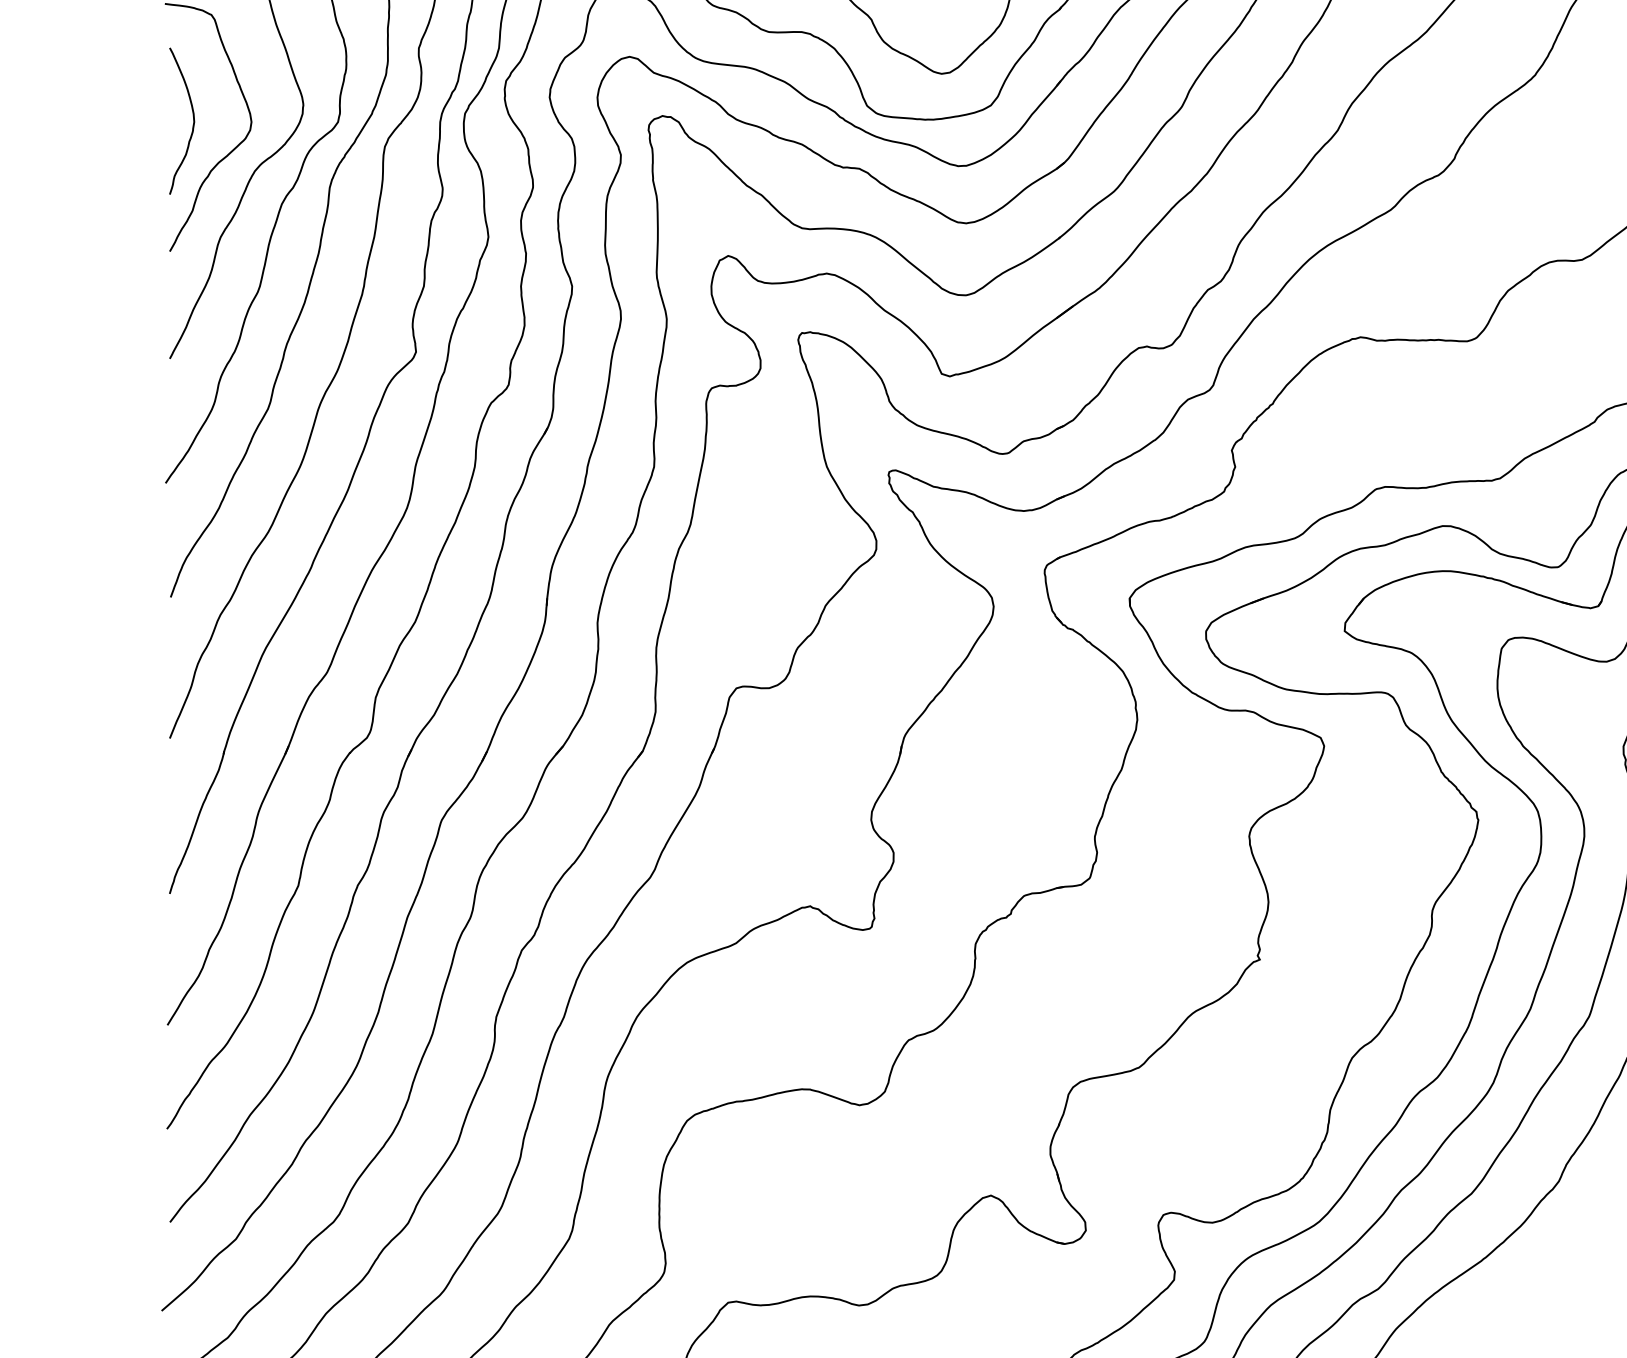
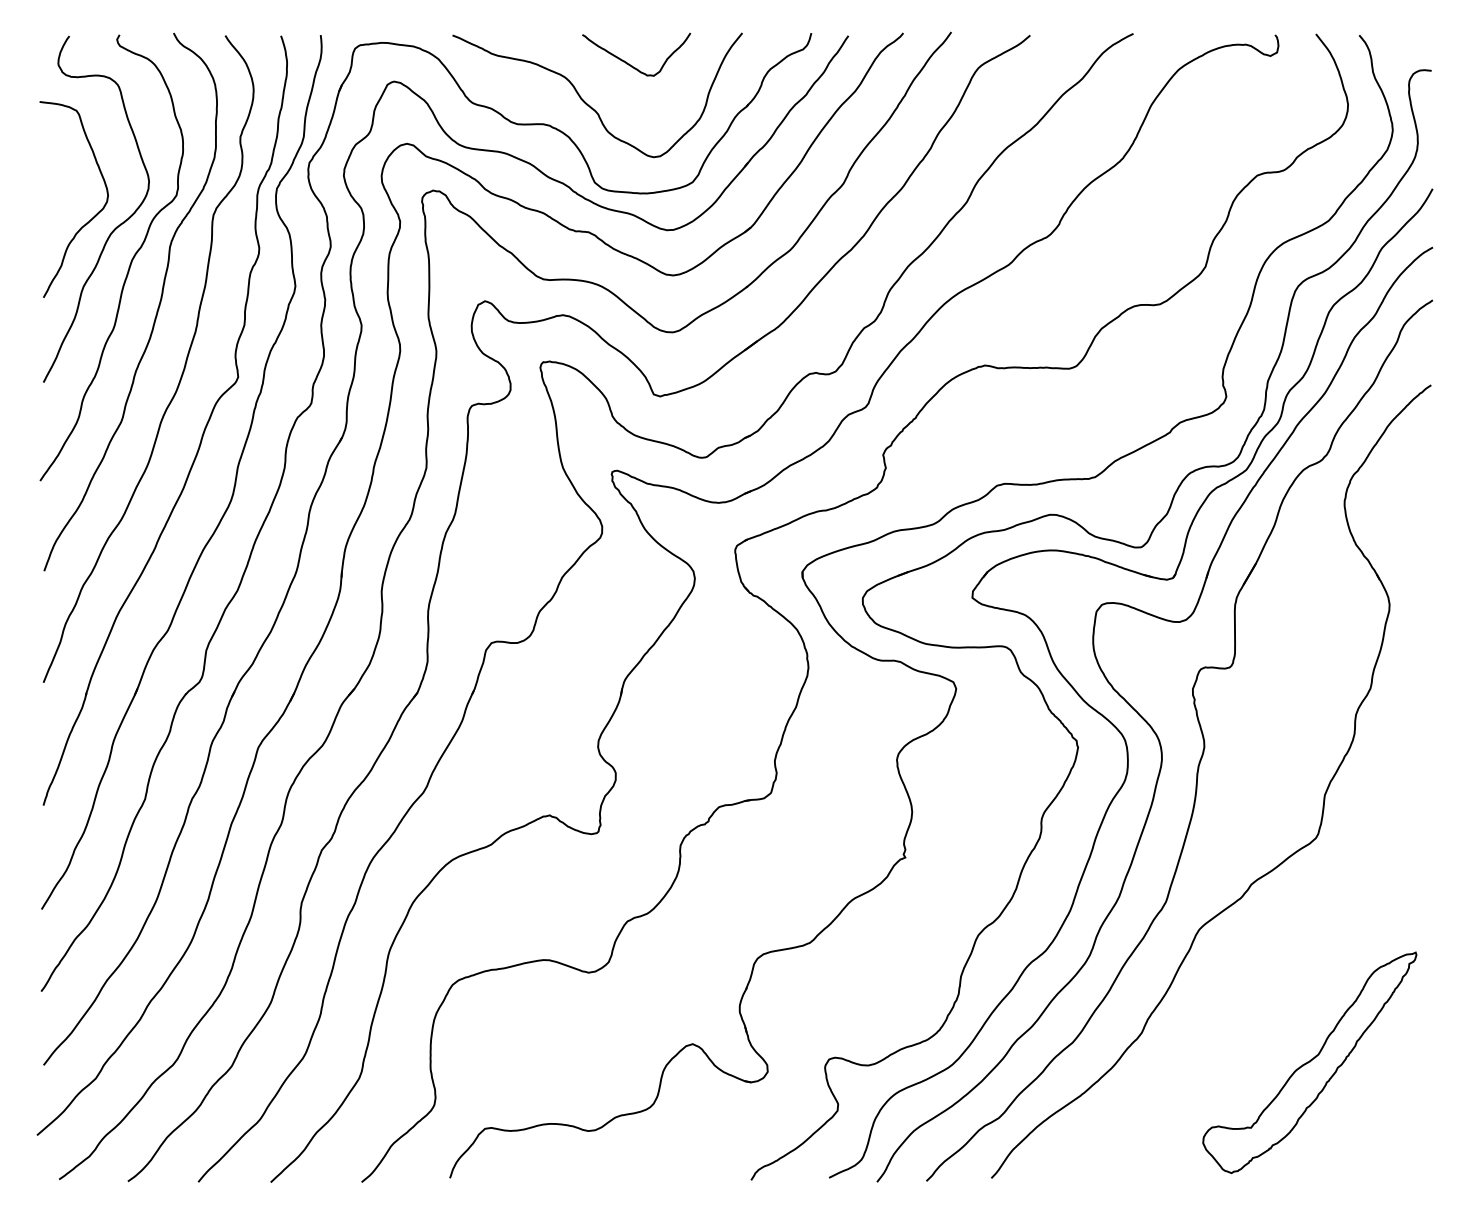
curve: (192, 120) -> (61, 194), removed

